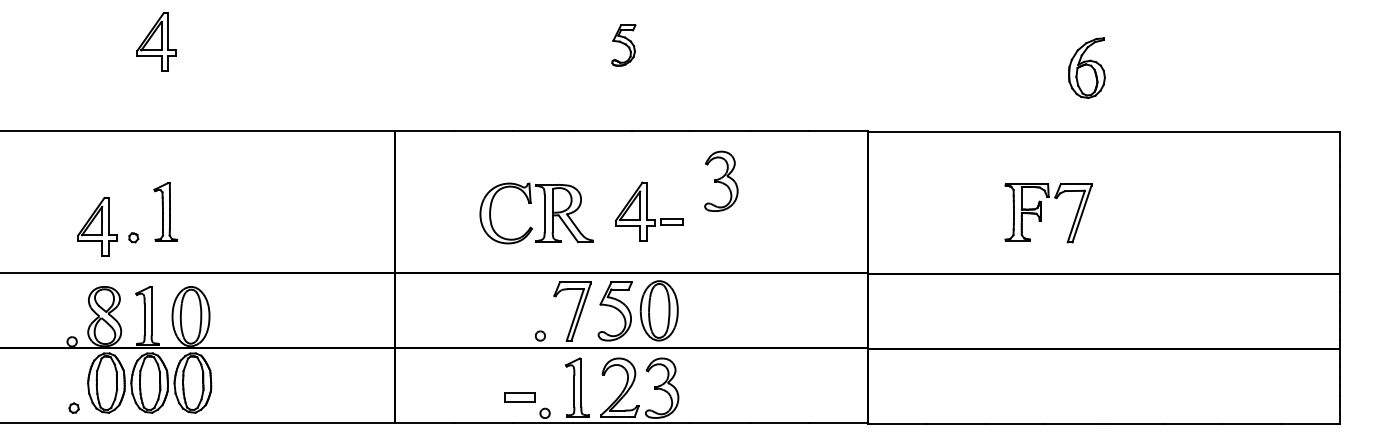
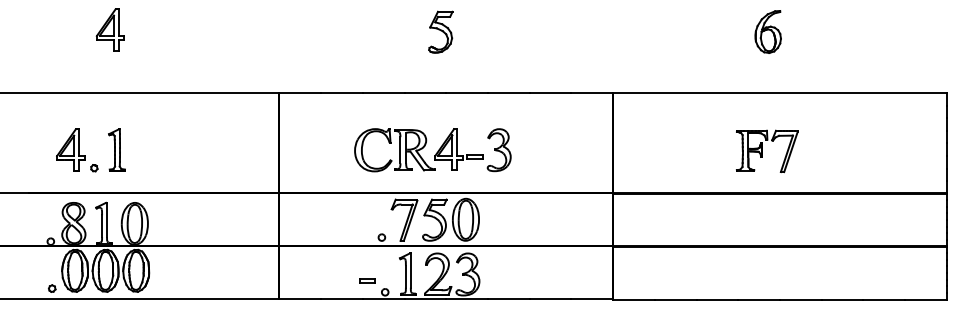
part: (623, 45) -> (440, 32), size x1.43
part: (1086, 67) -> (767, 31), moved
part: (721, 180) -> (499, 149), moved
part: (1041, 212) -> (762, 150), moved
part: (544, 213) -> (400, 150), moved
part: (97, 226) -> (70, 149), moved
part: (519, 397) -> (367, 281), size x0.71

